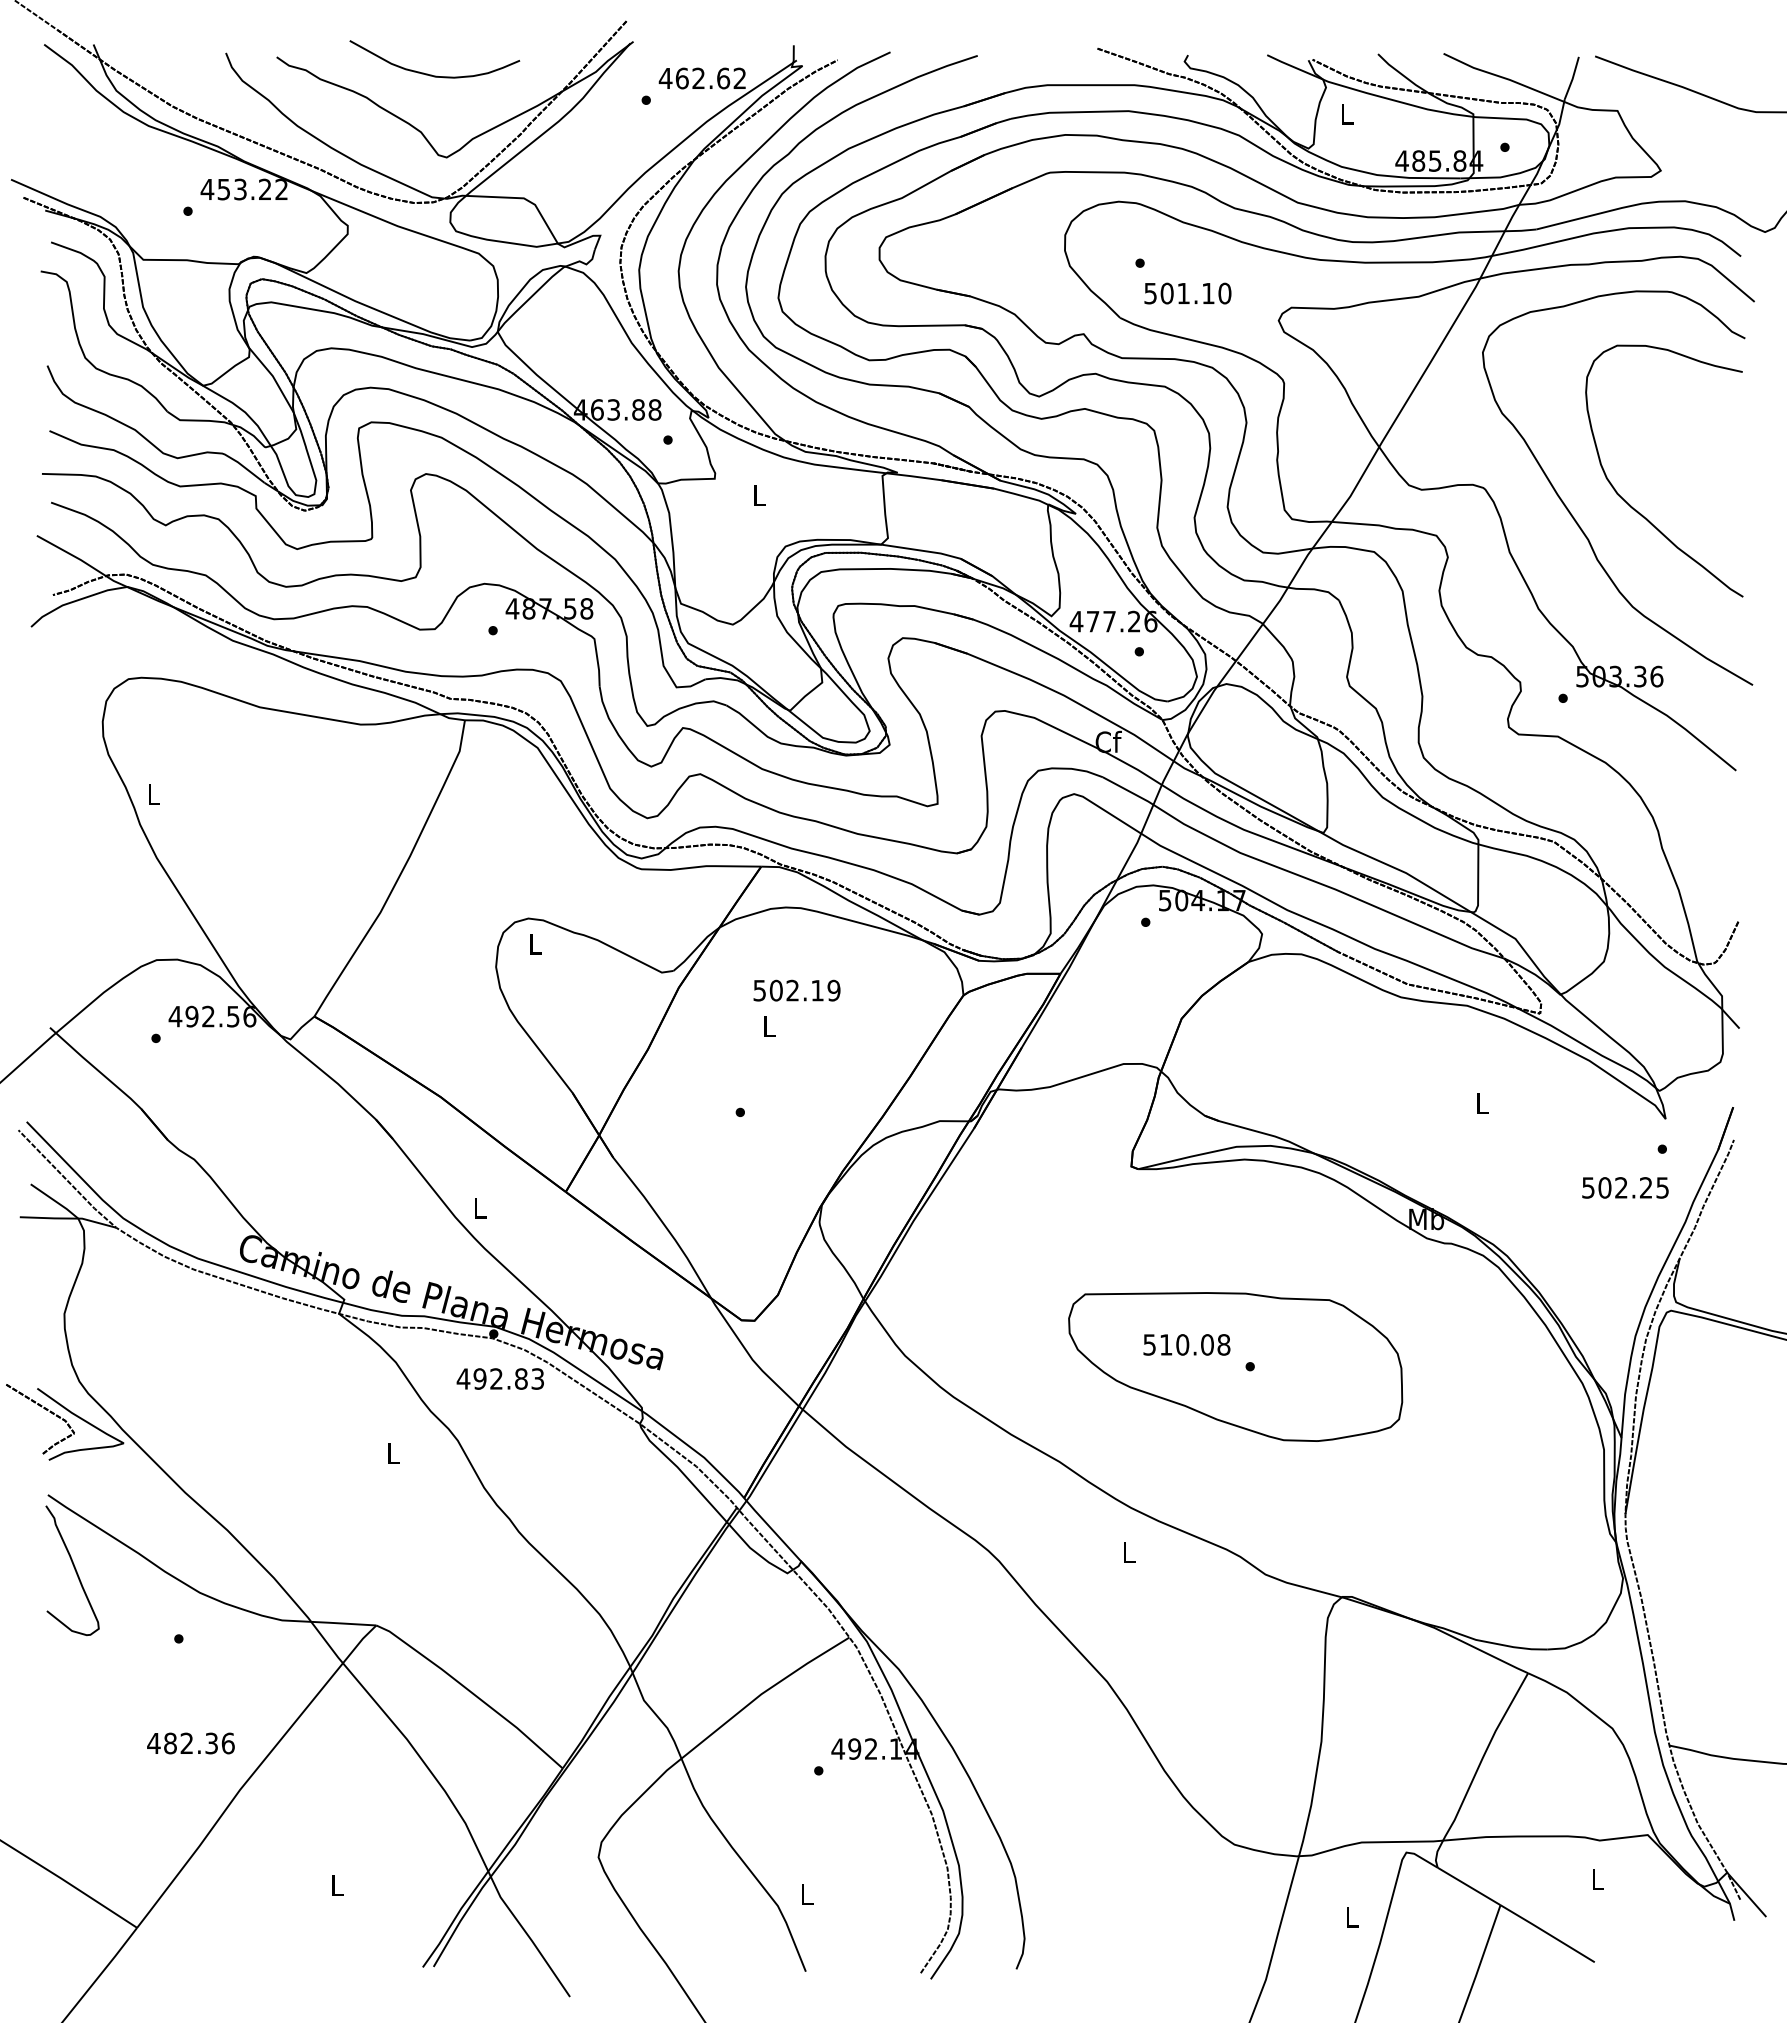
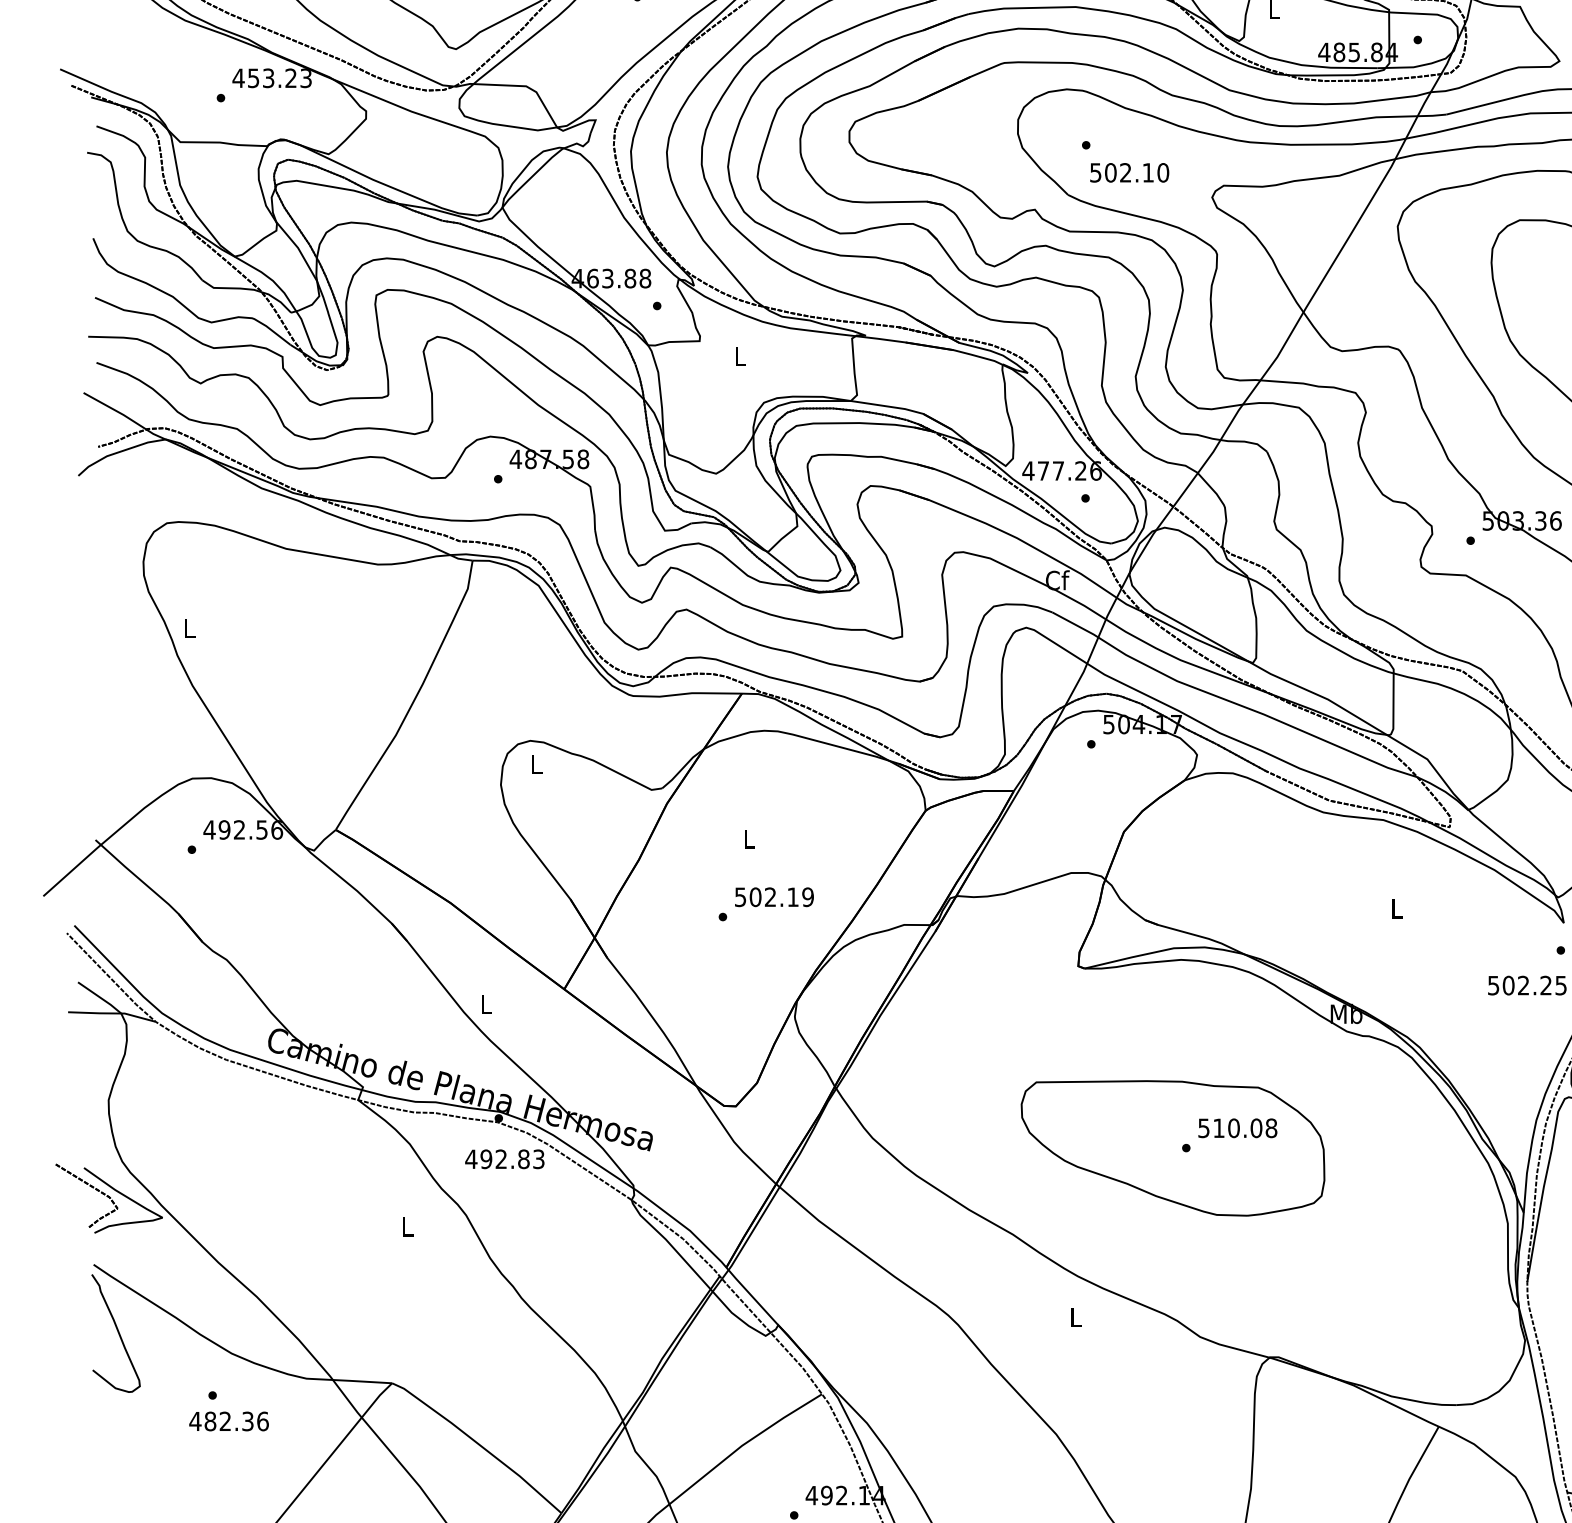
text: (281, 189) -> (305, 78), 453.22 -> 453.23
text: (1183, 292) -> (1125, 171), 501.10 -> 502.10
text: (796, 990) -> (773, 897), moved
text: (1186, 1344) -> (1237, 1127), moved
text: (190, 1743) -> (228, 1421), moved

